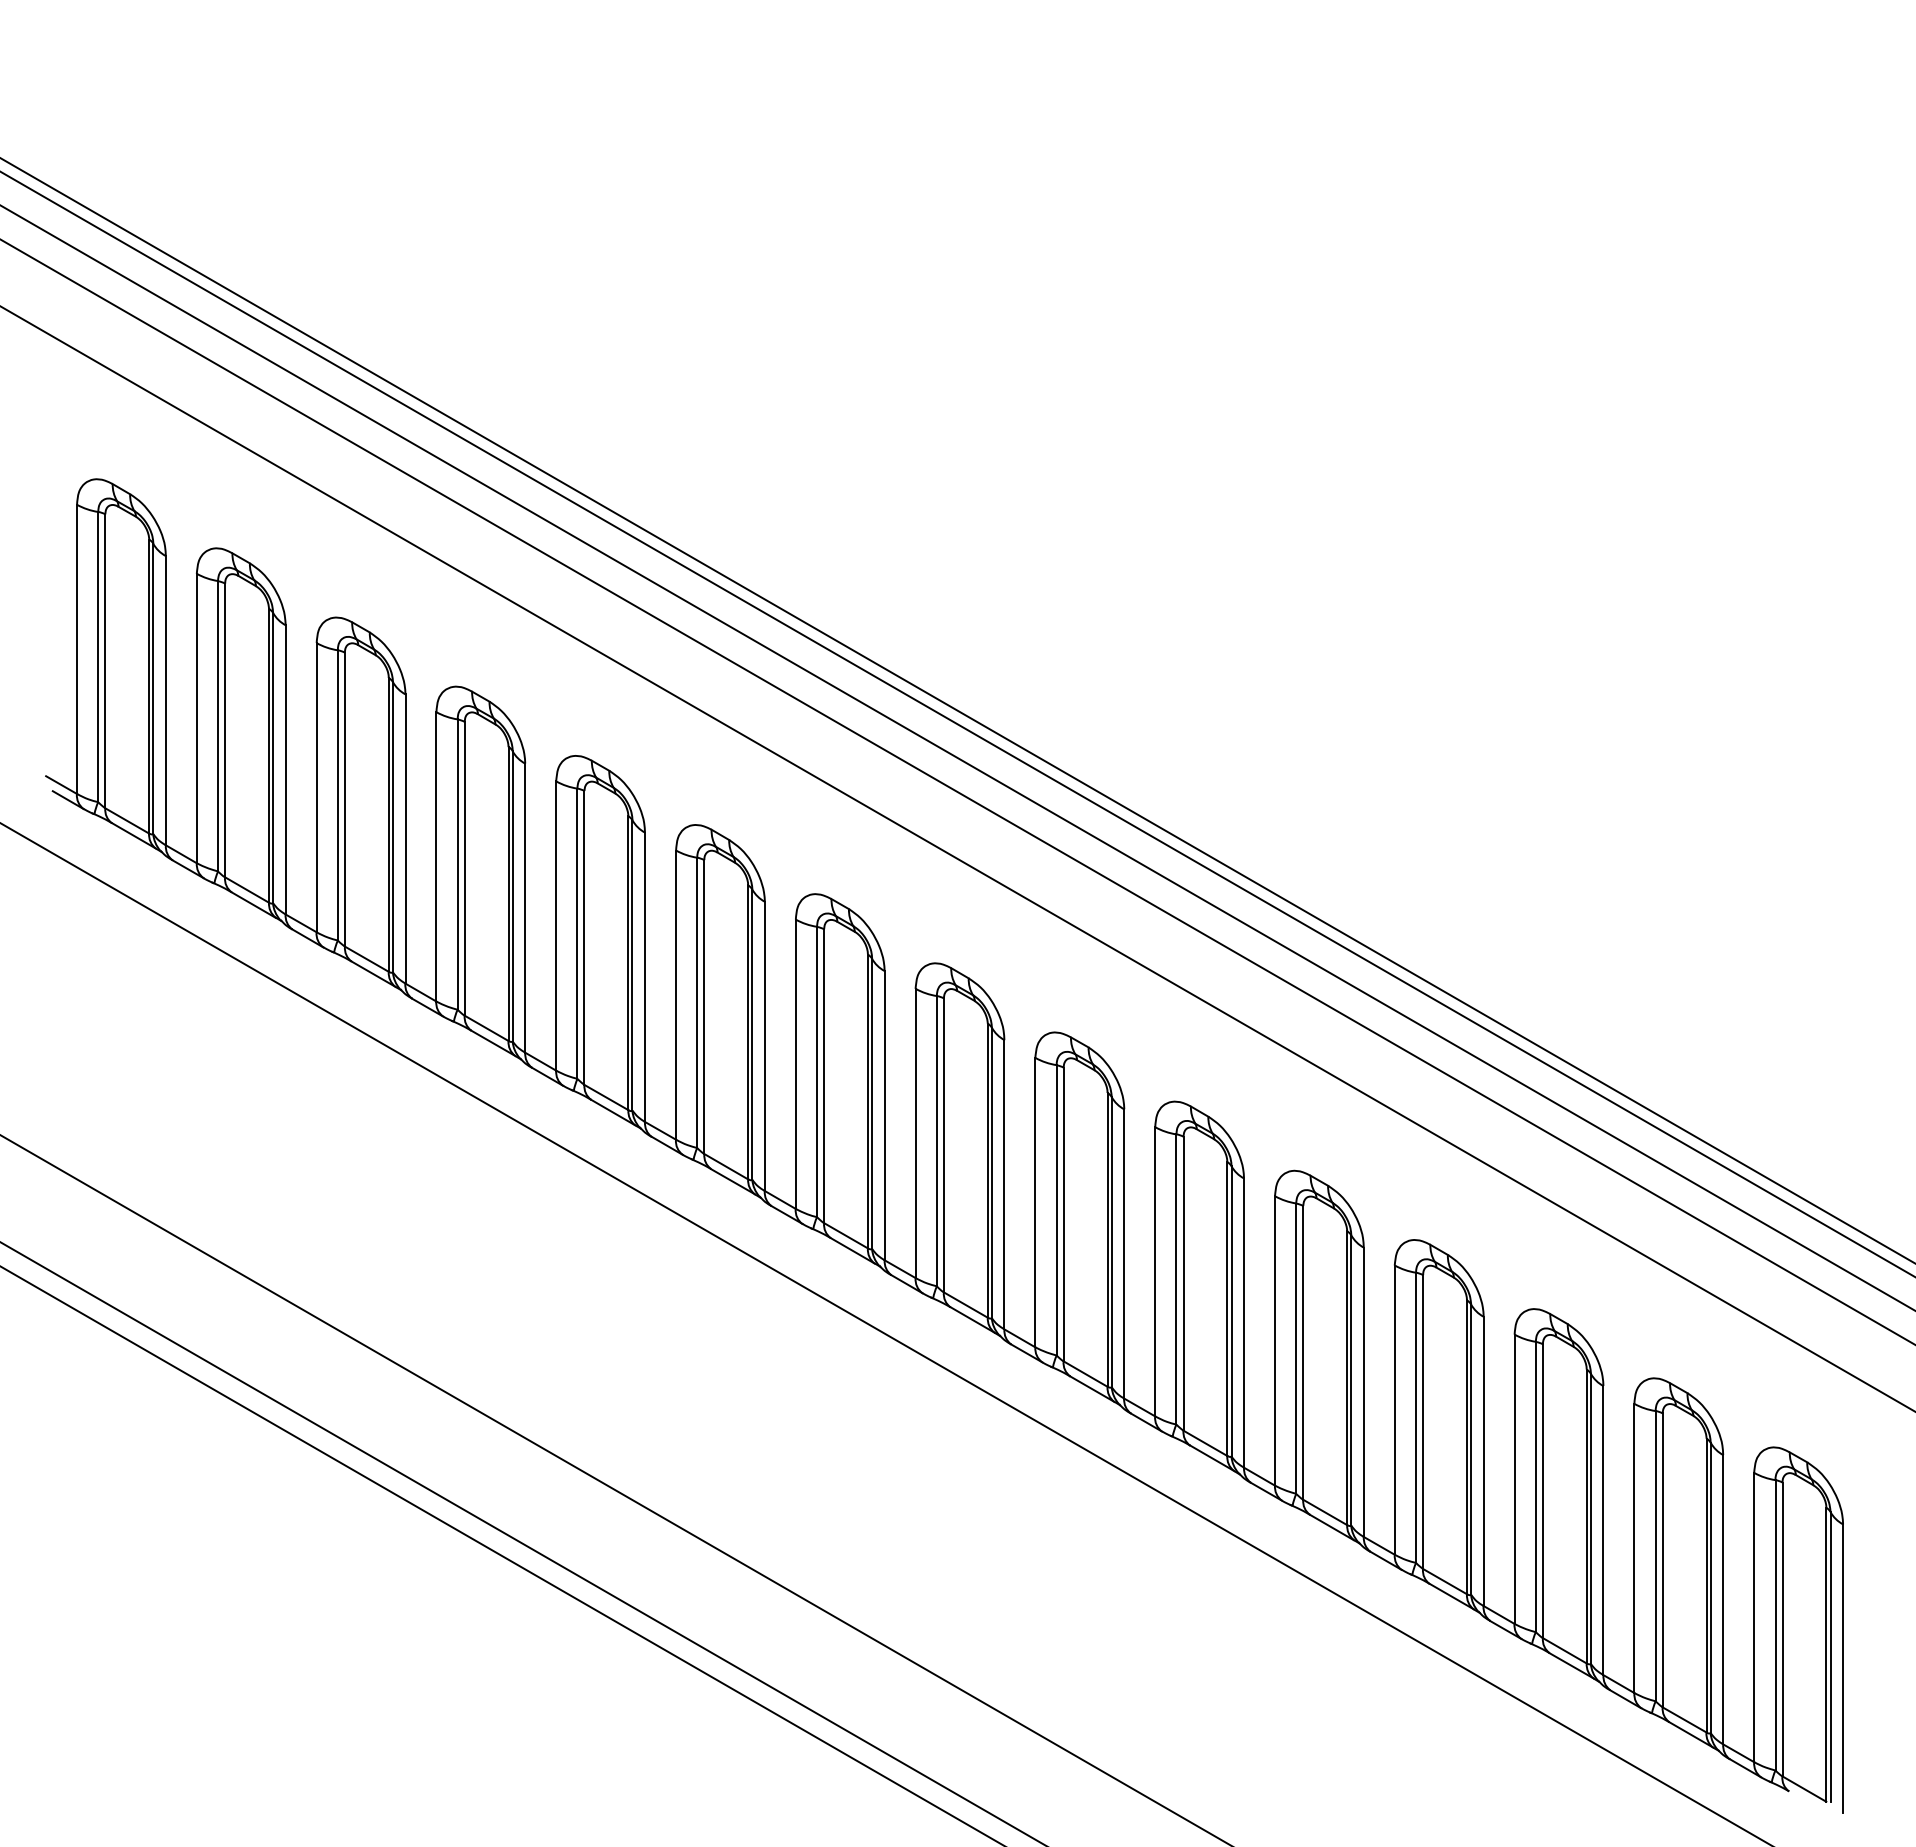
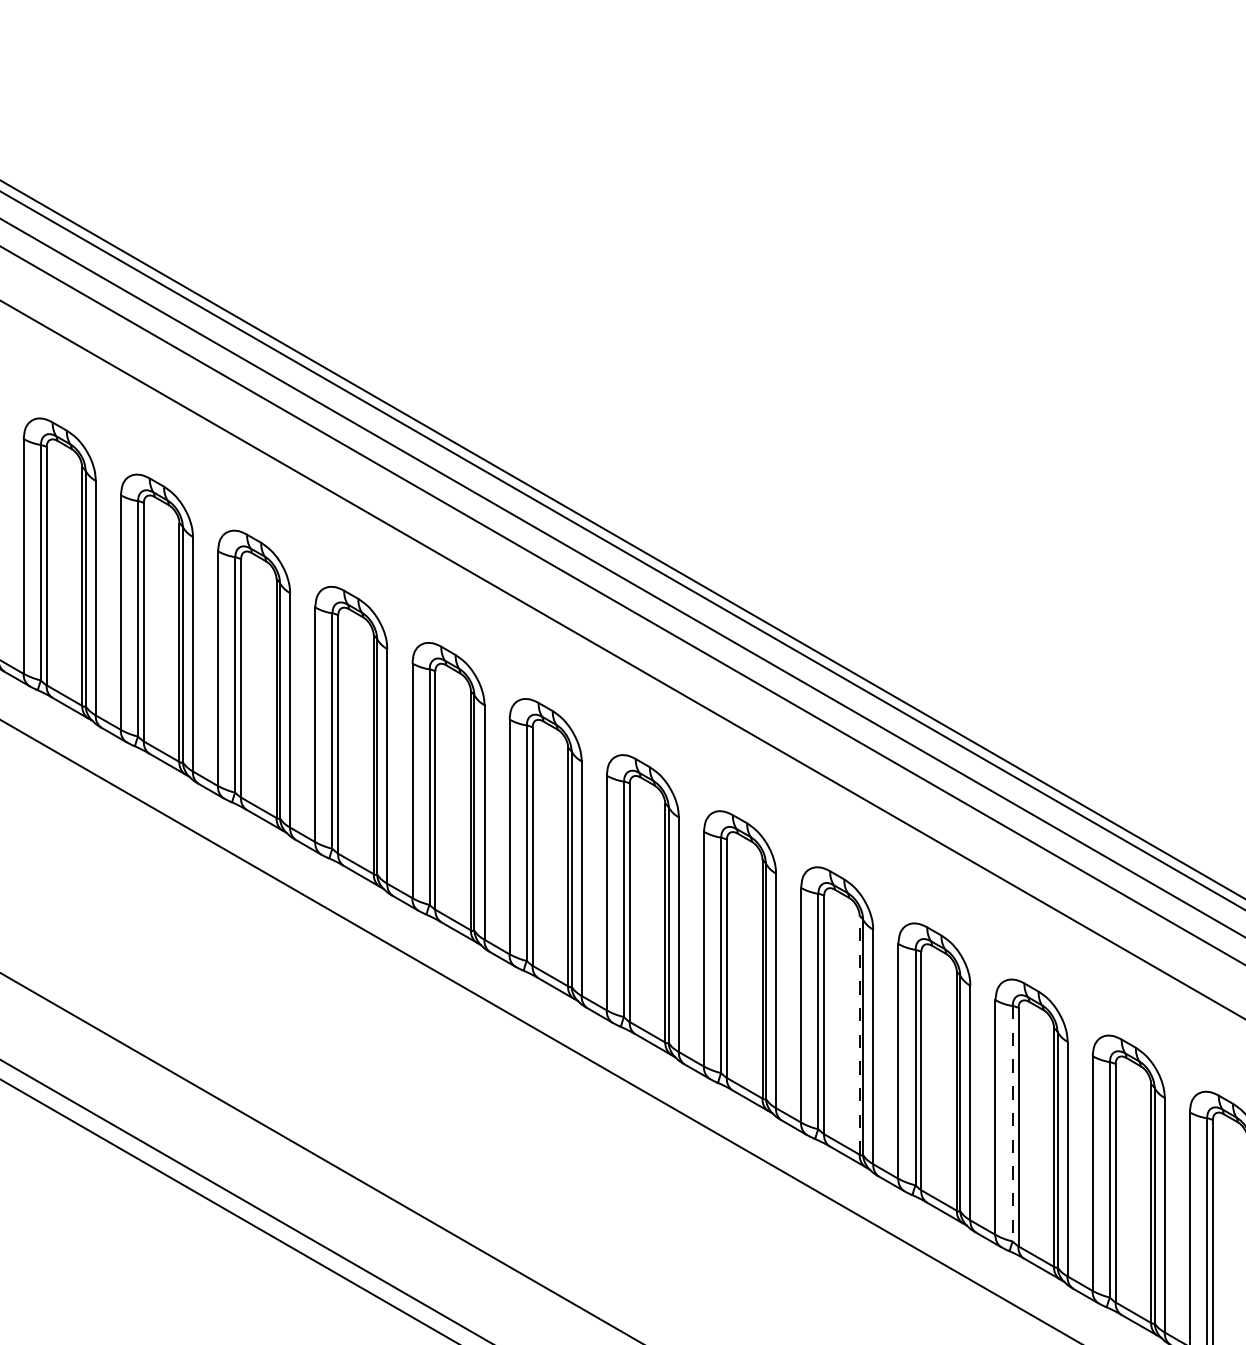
line: (1227, 1309) -> (859, 1035), solid -> dashed
line: (1416, 1418) -> (1013, 1124), solid -> dashed

